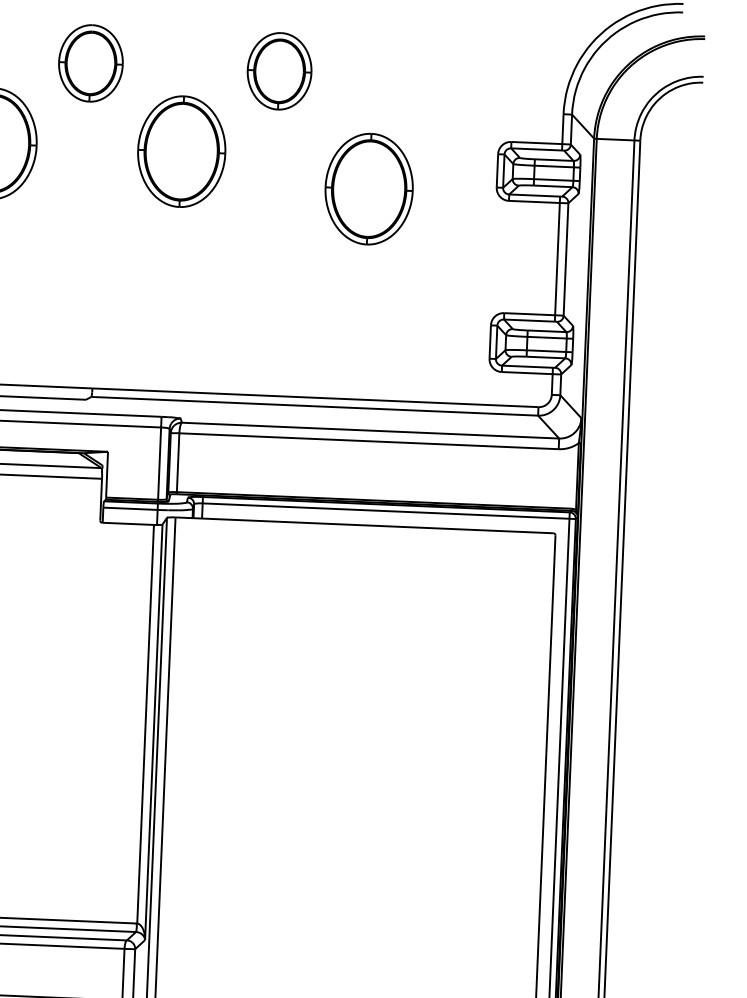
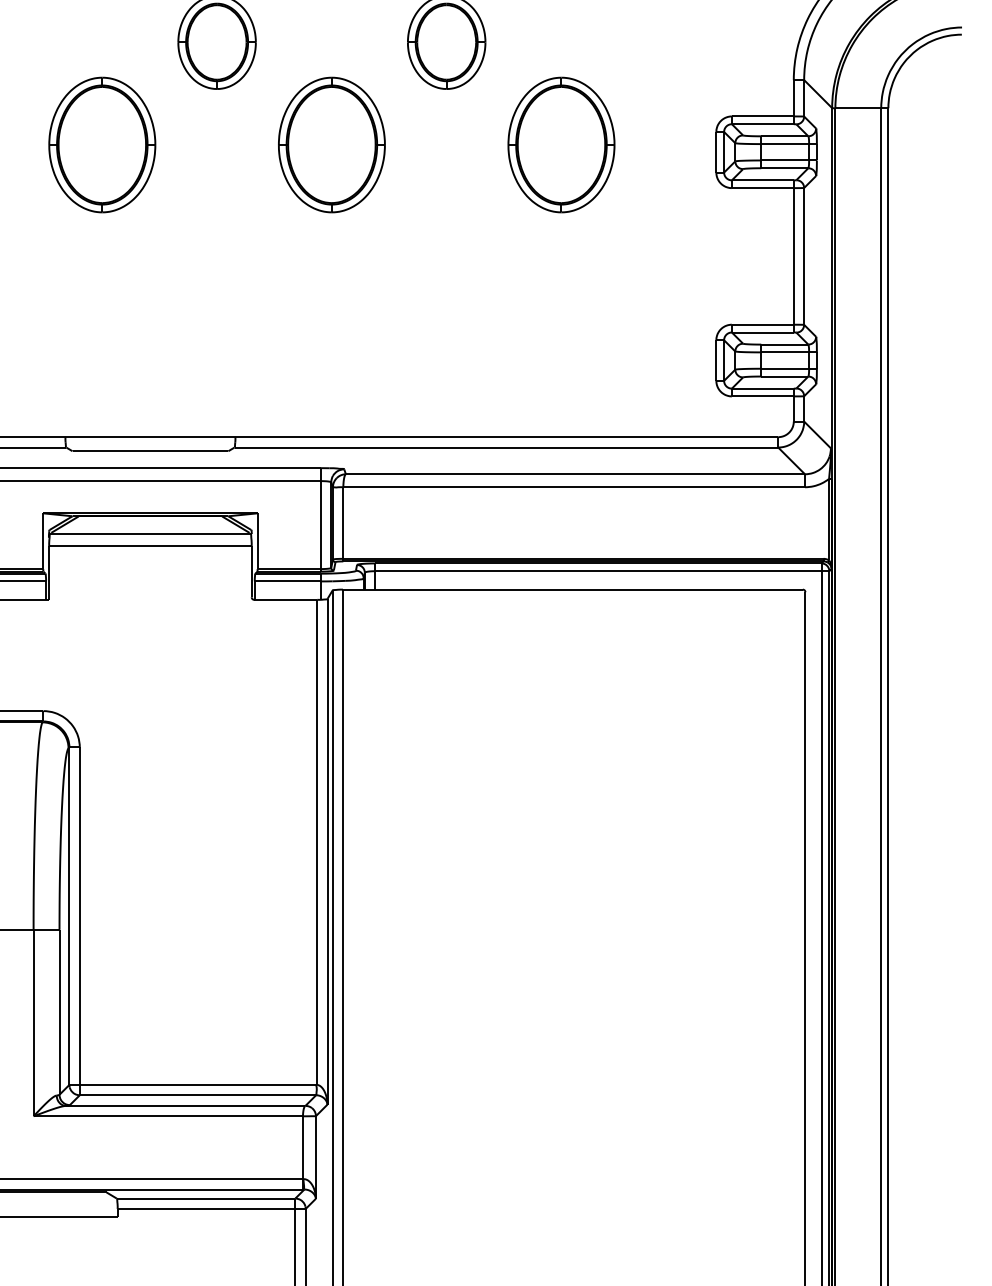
part: (369, 188) -> (561, 144), moved

